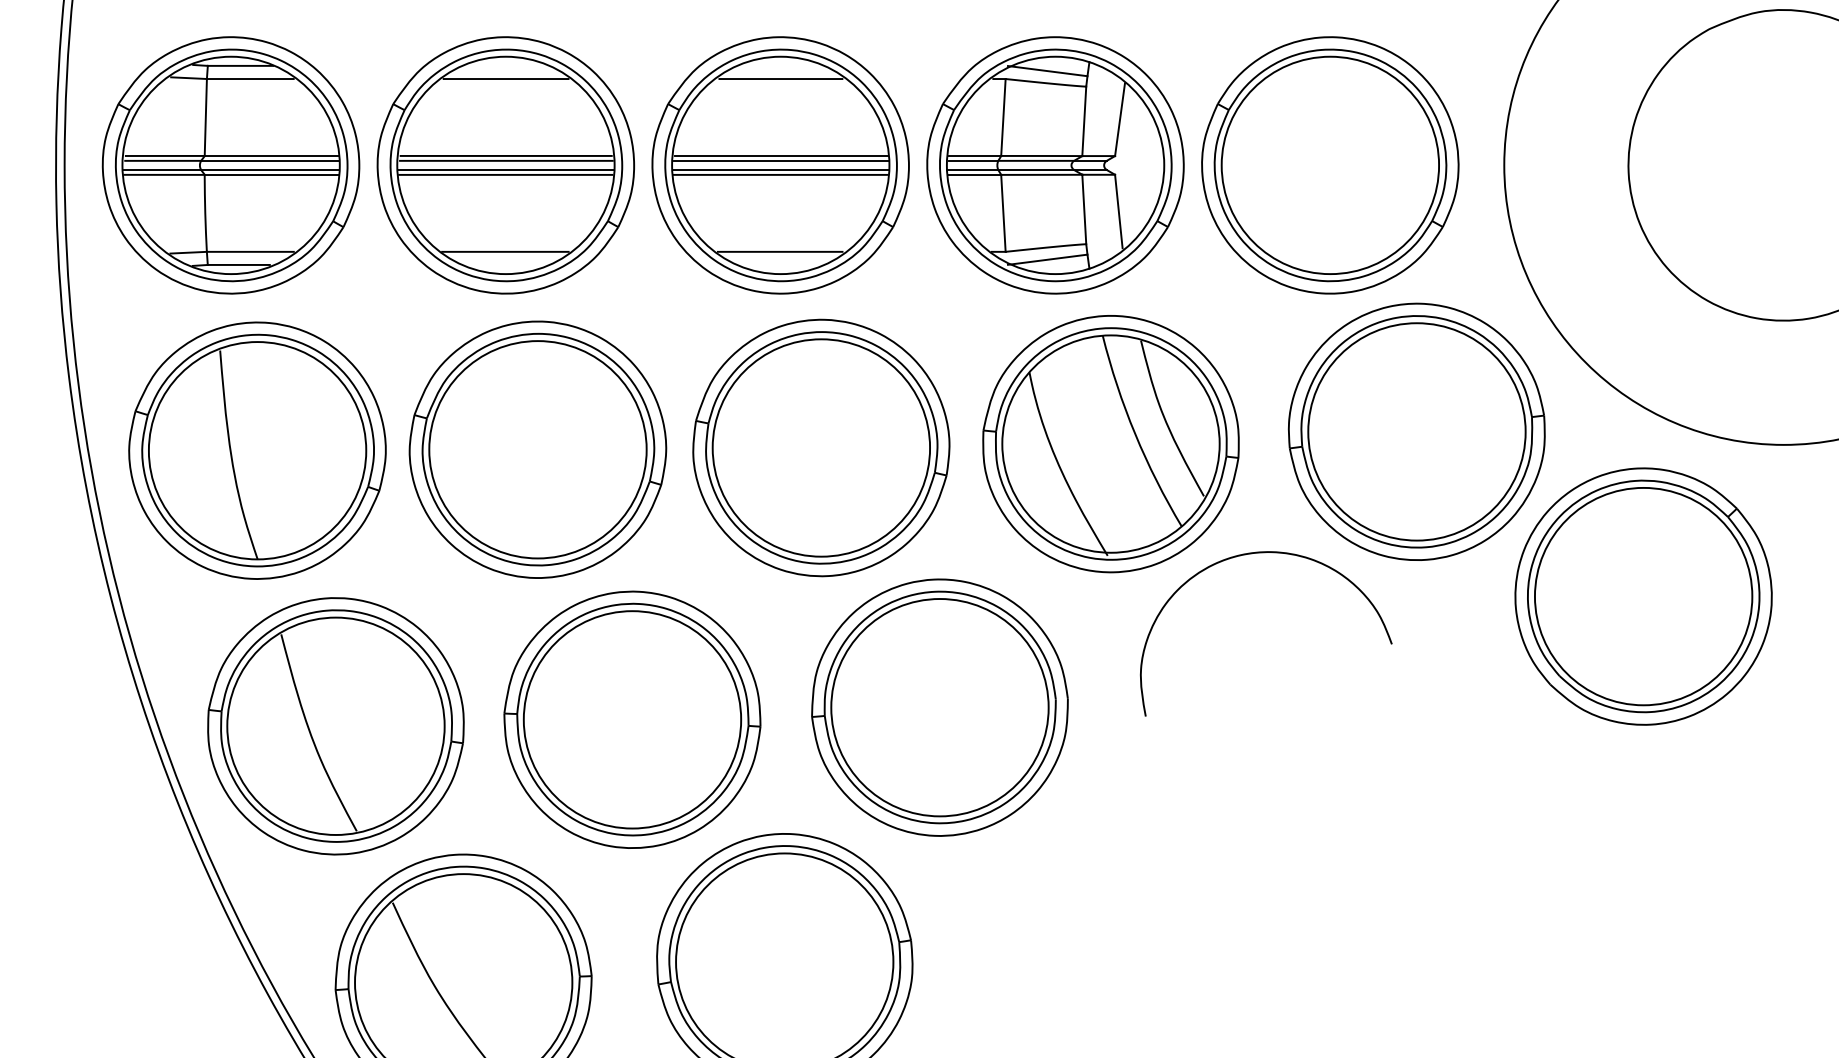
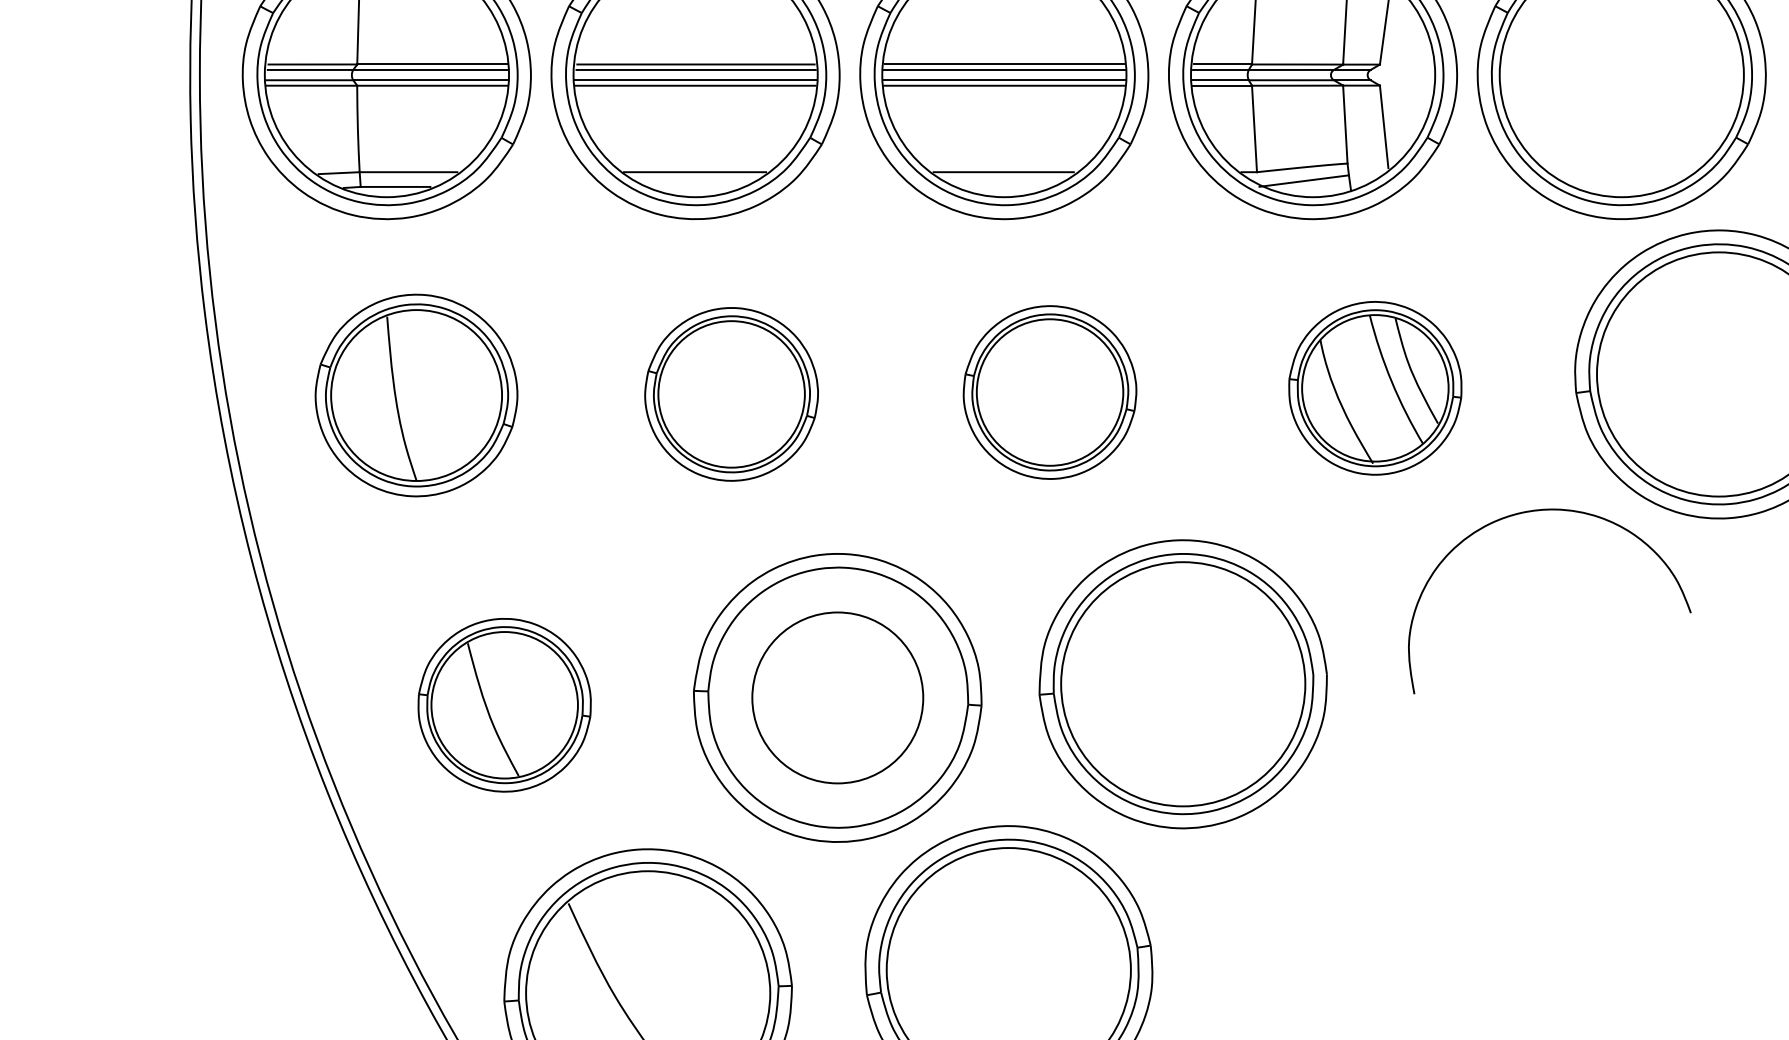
part: (1110, 444) -> (1374, 388), size x0.6
part: (821, 447) -> (1050, 391), size x0.6
part: (537, 449) -> (731, 394), size x0.6
part: (257, 450) -> (416, 395), size x0.7
circle: (632, 719) -> (837, 697), size x0.7
part: (335, 726) -> (504, 705), size x0.6

